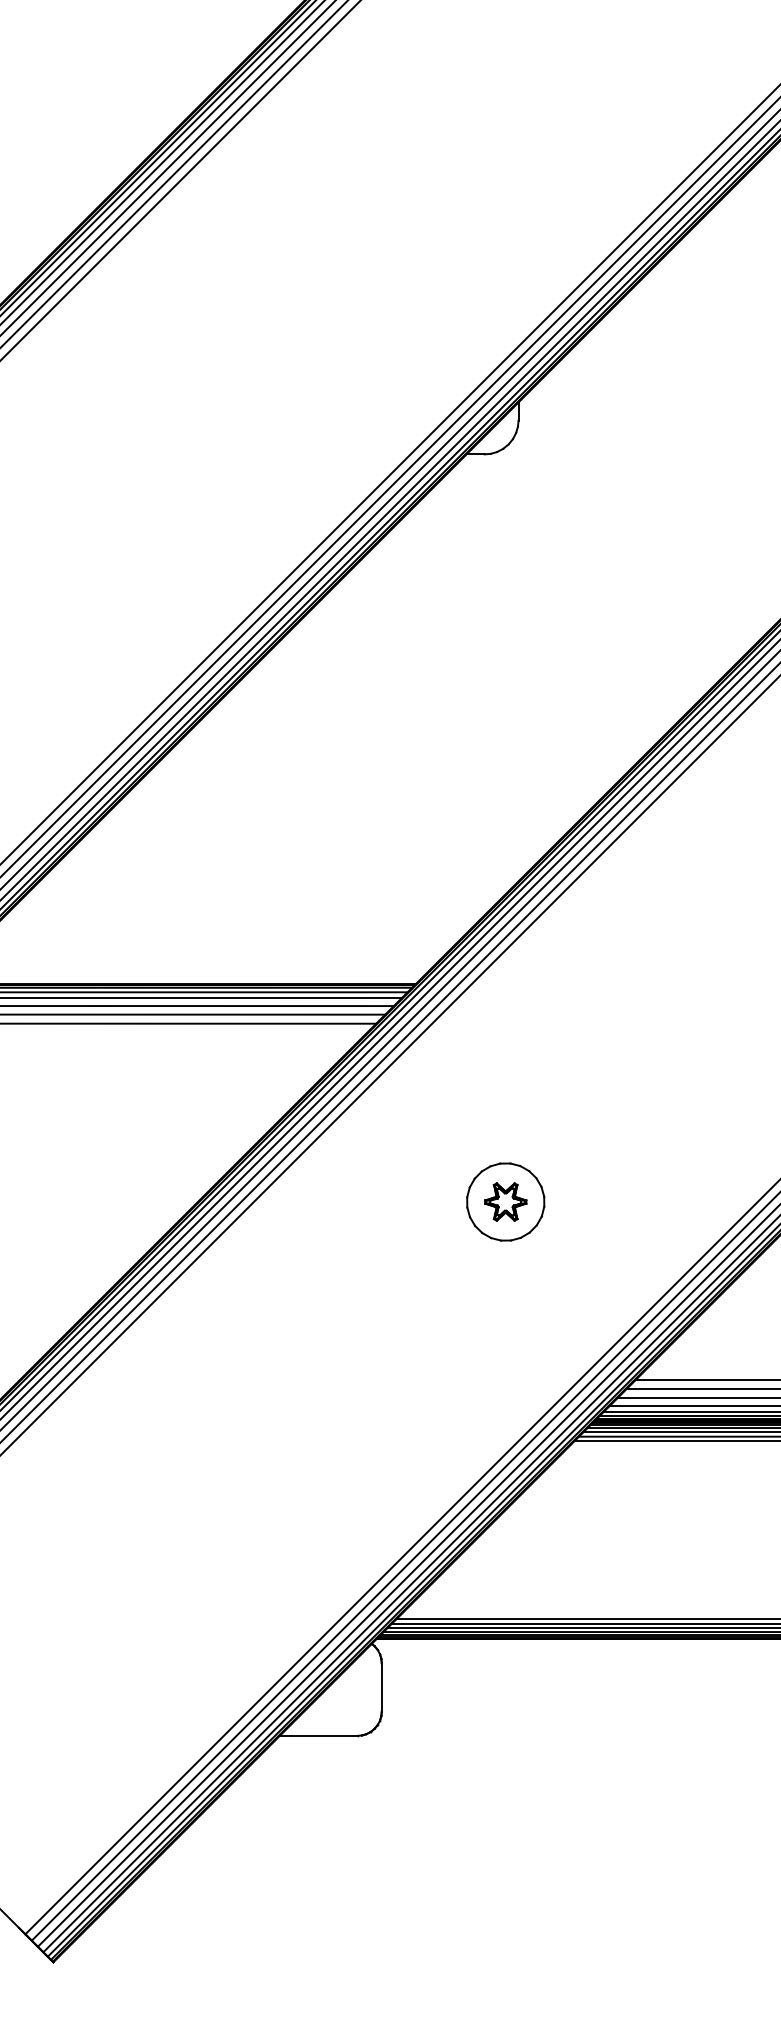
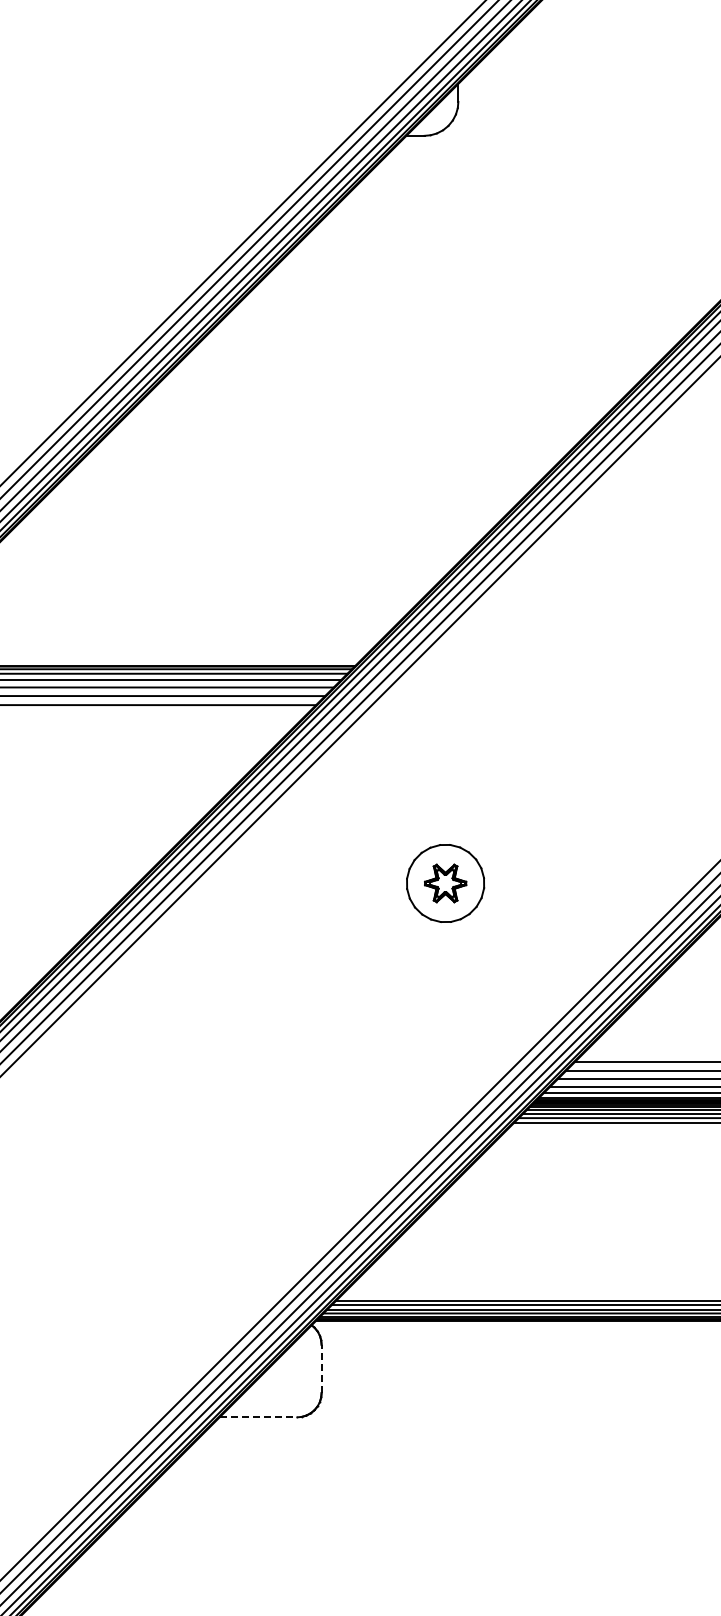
line: (381, 1687) -> (321, 1368), solid -> dashed
line: (318, 1735) -> (258, 1416), solid -> dashed

